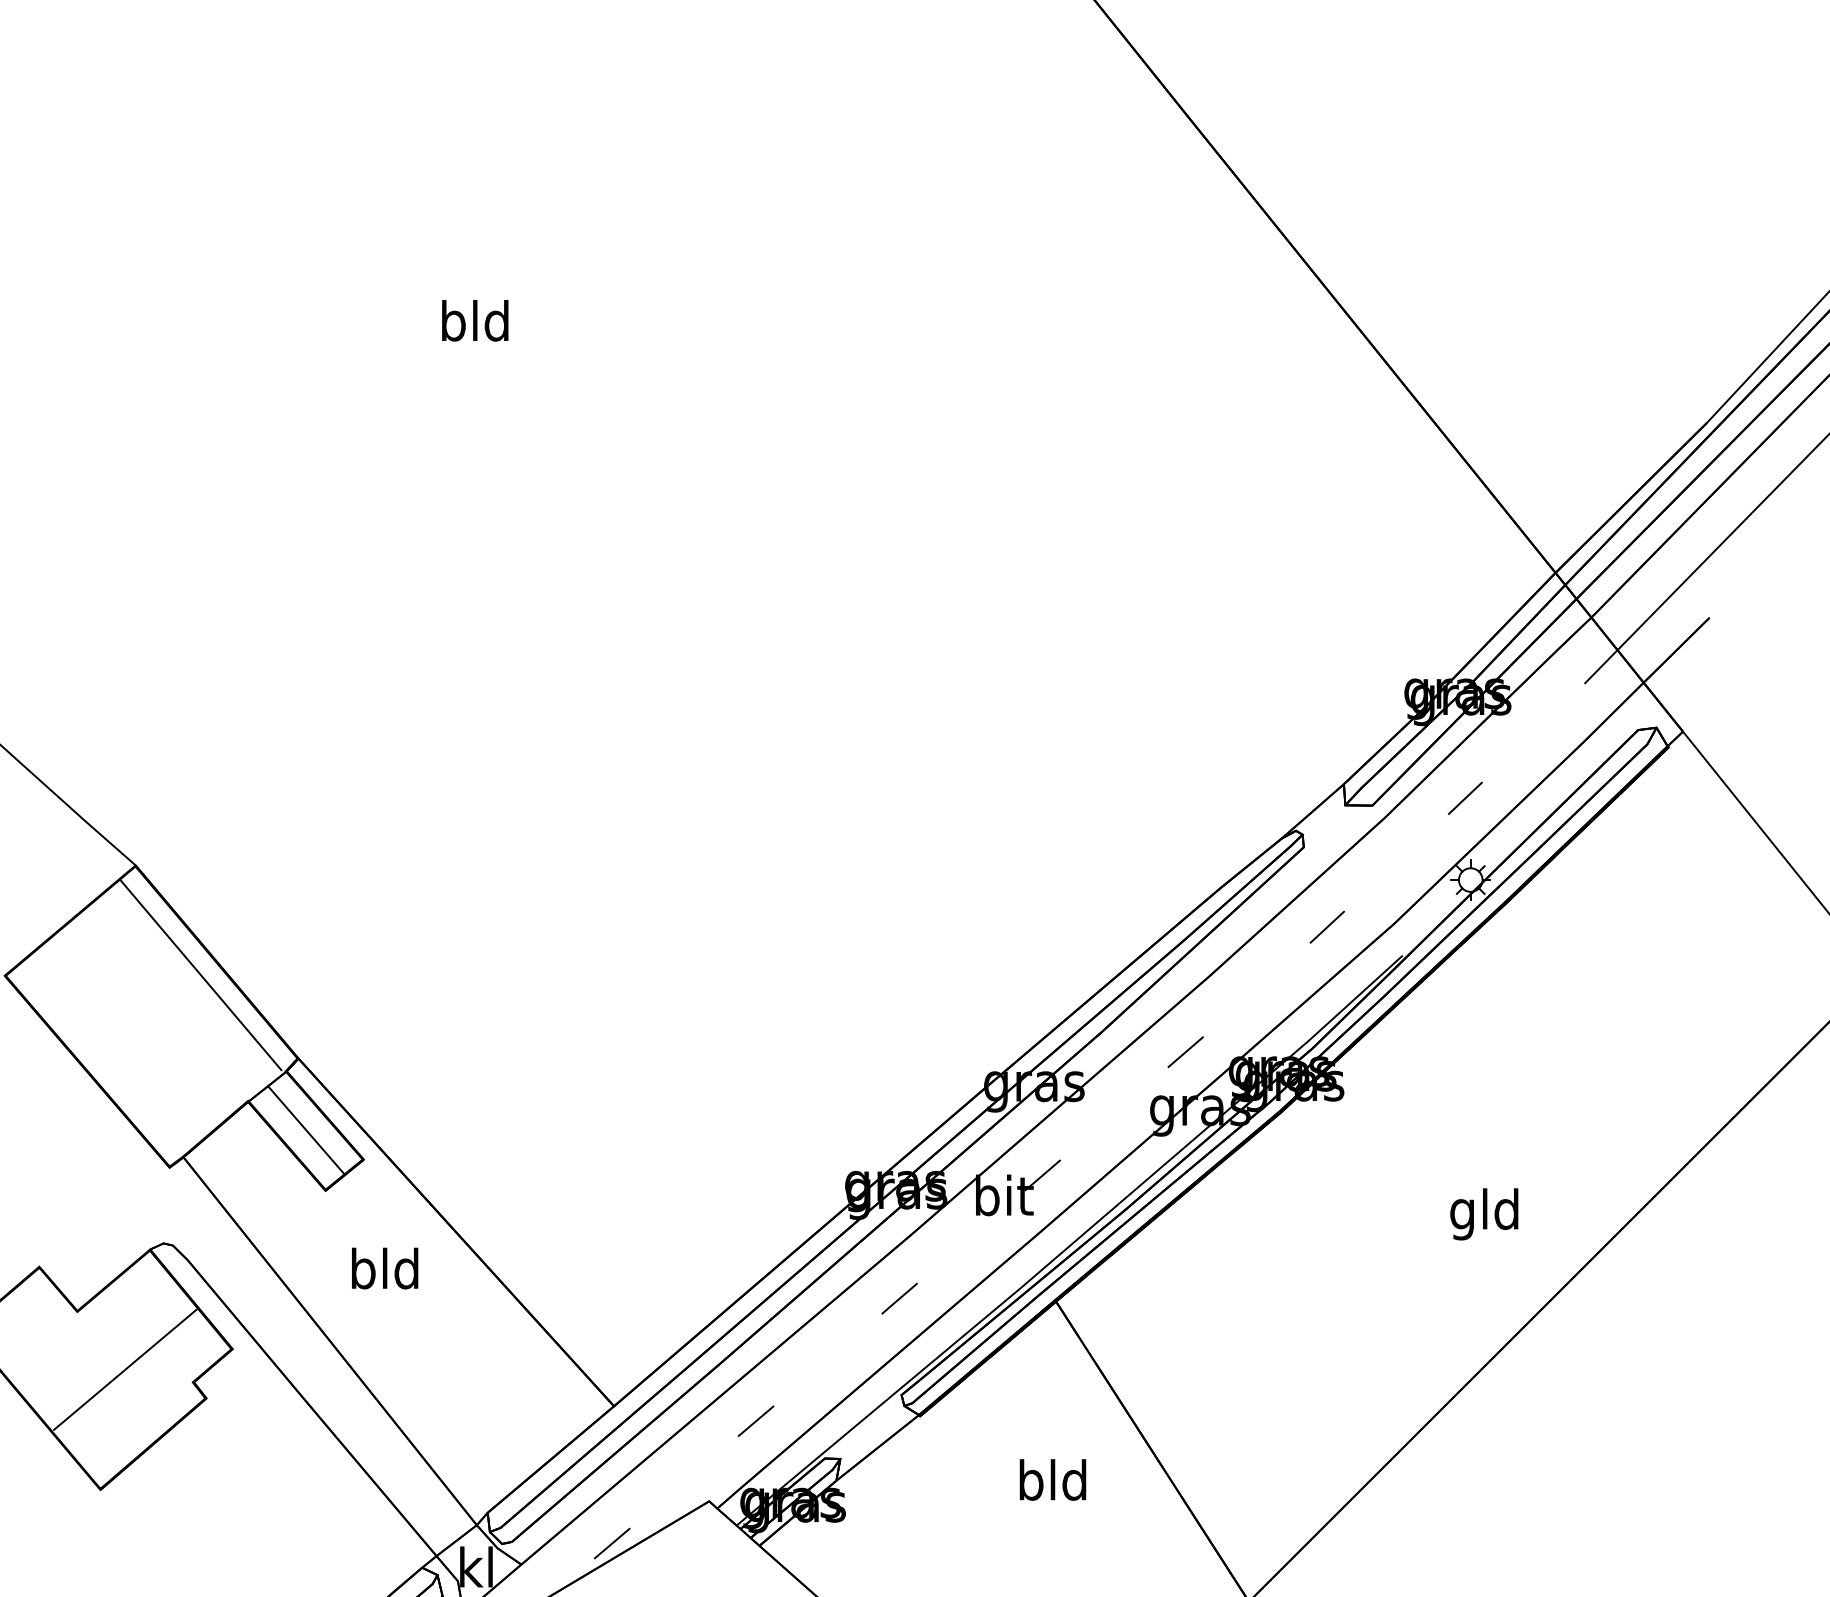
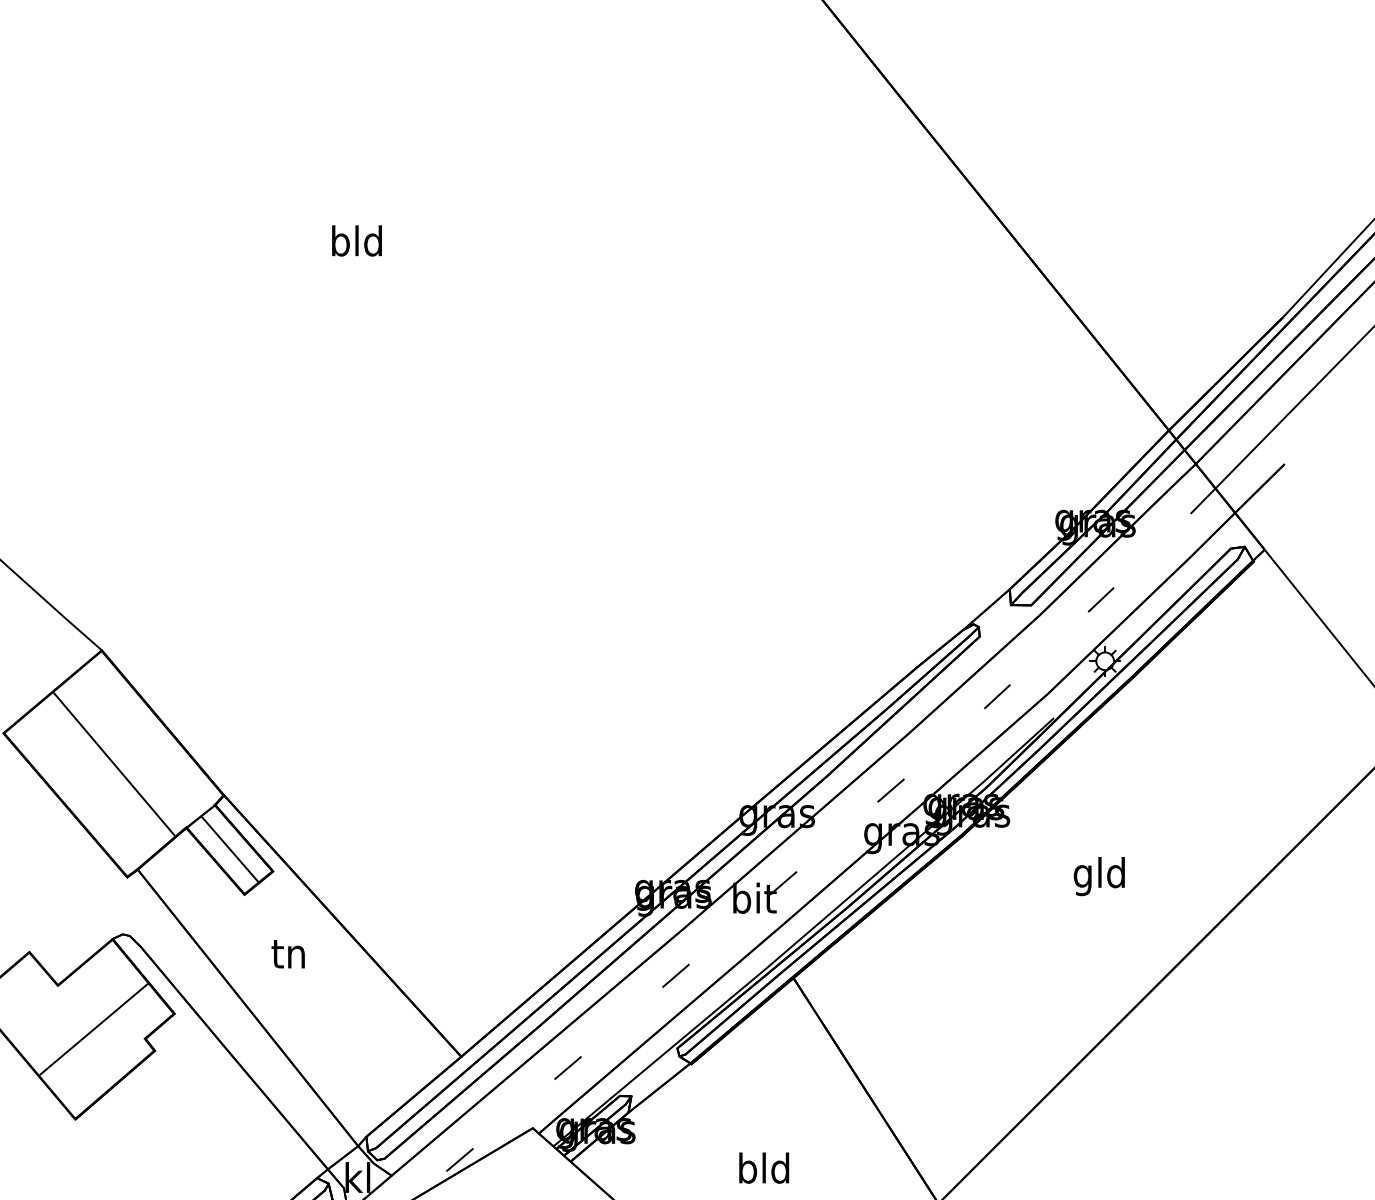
line: (200, 974) -> (113, 763), moved
text: (1483, 1214) -> (1098, 876), moved
text: (385, 1267) -> (289, 952), bld -> tn
text: (1053, 1479) -> (764, 1167), moved

